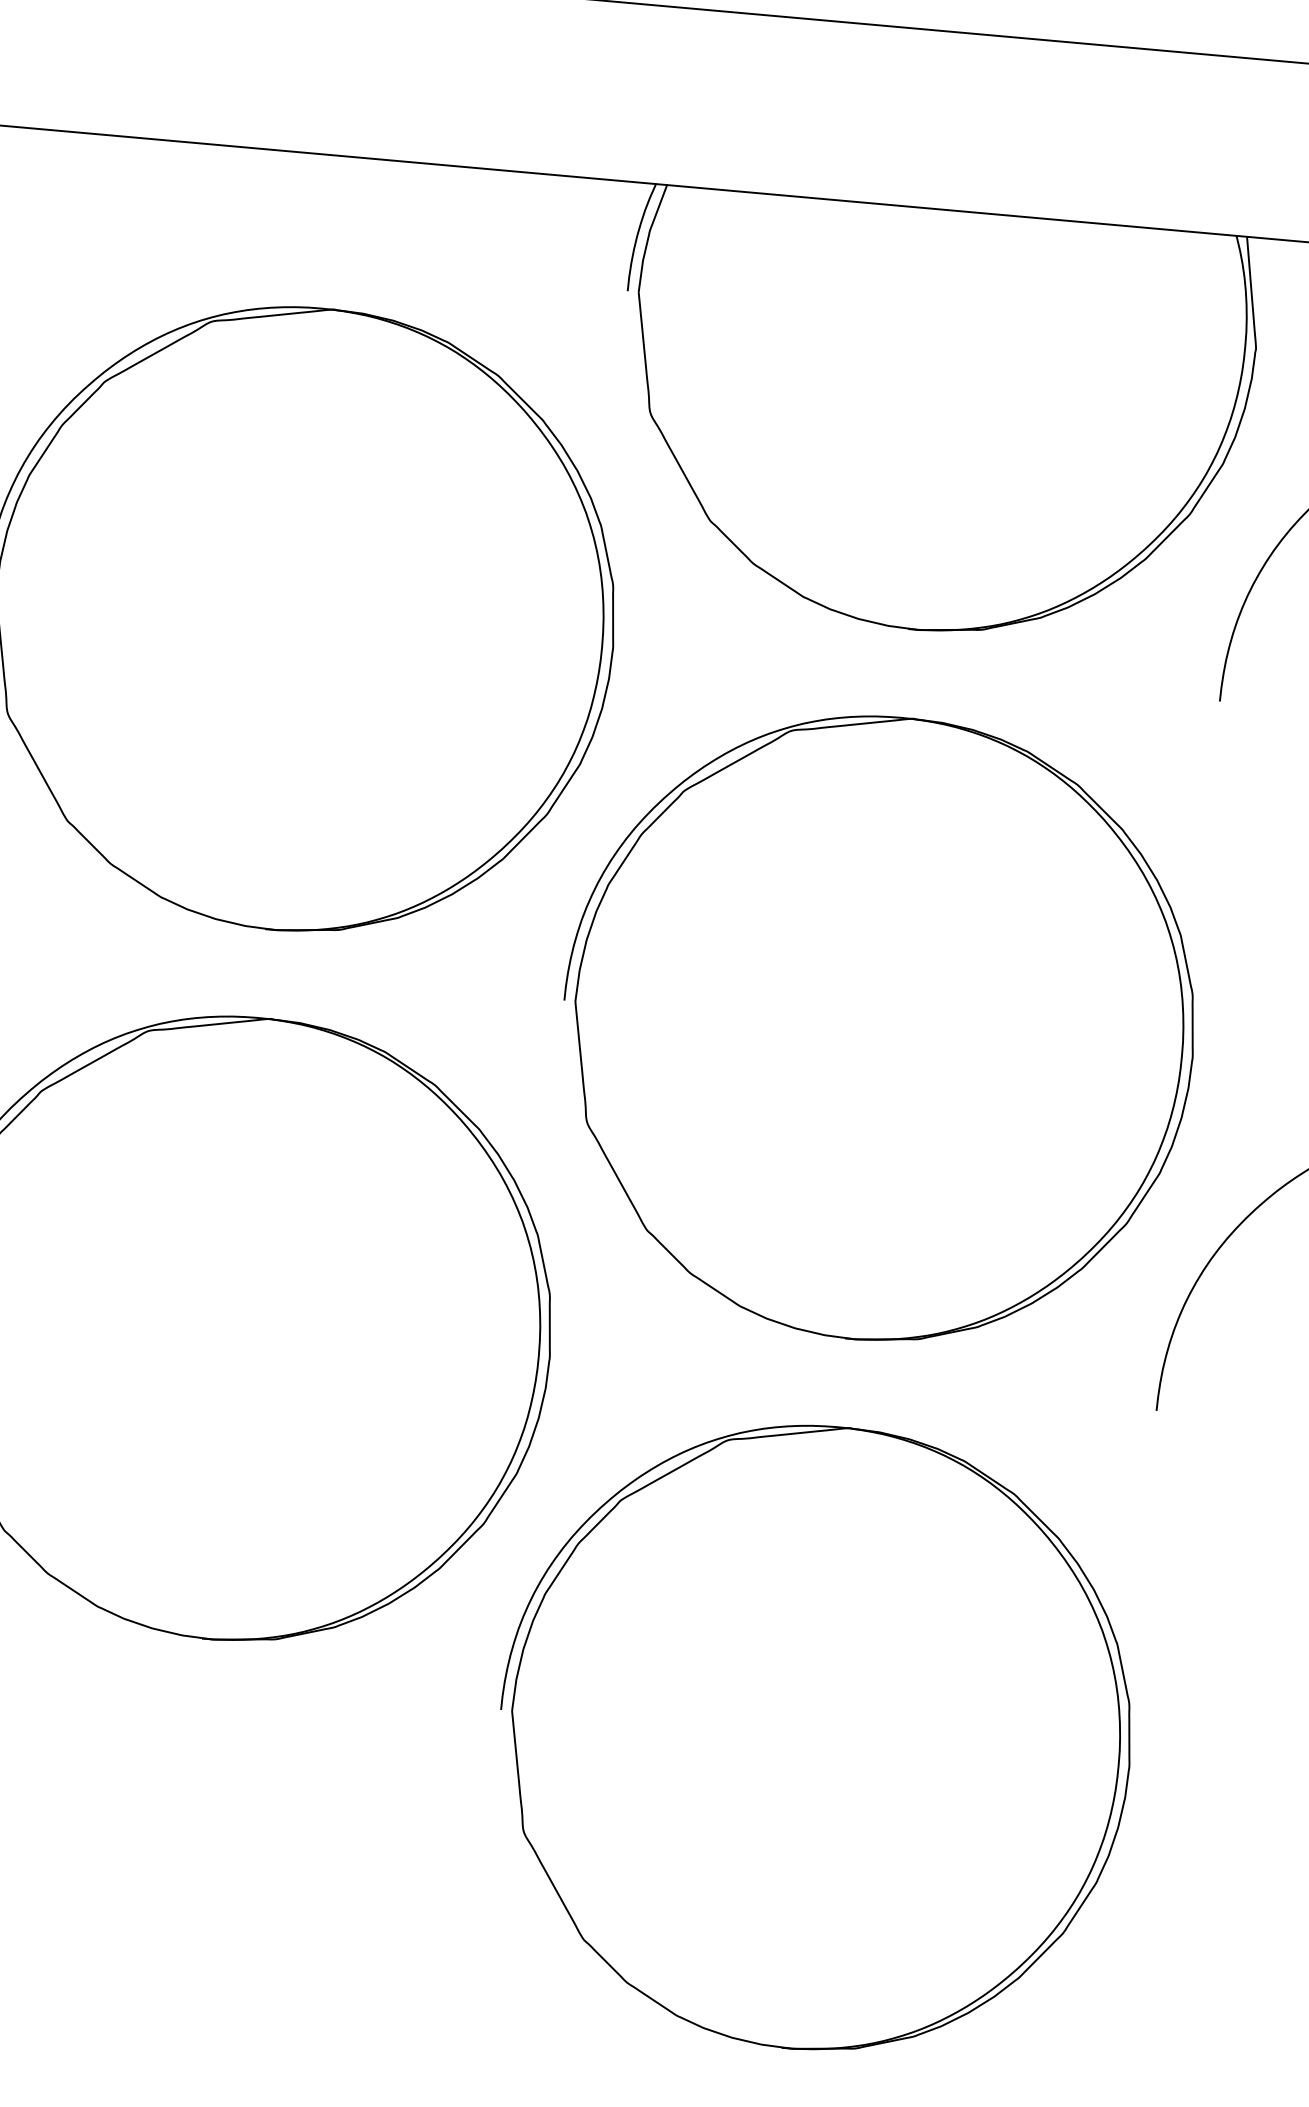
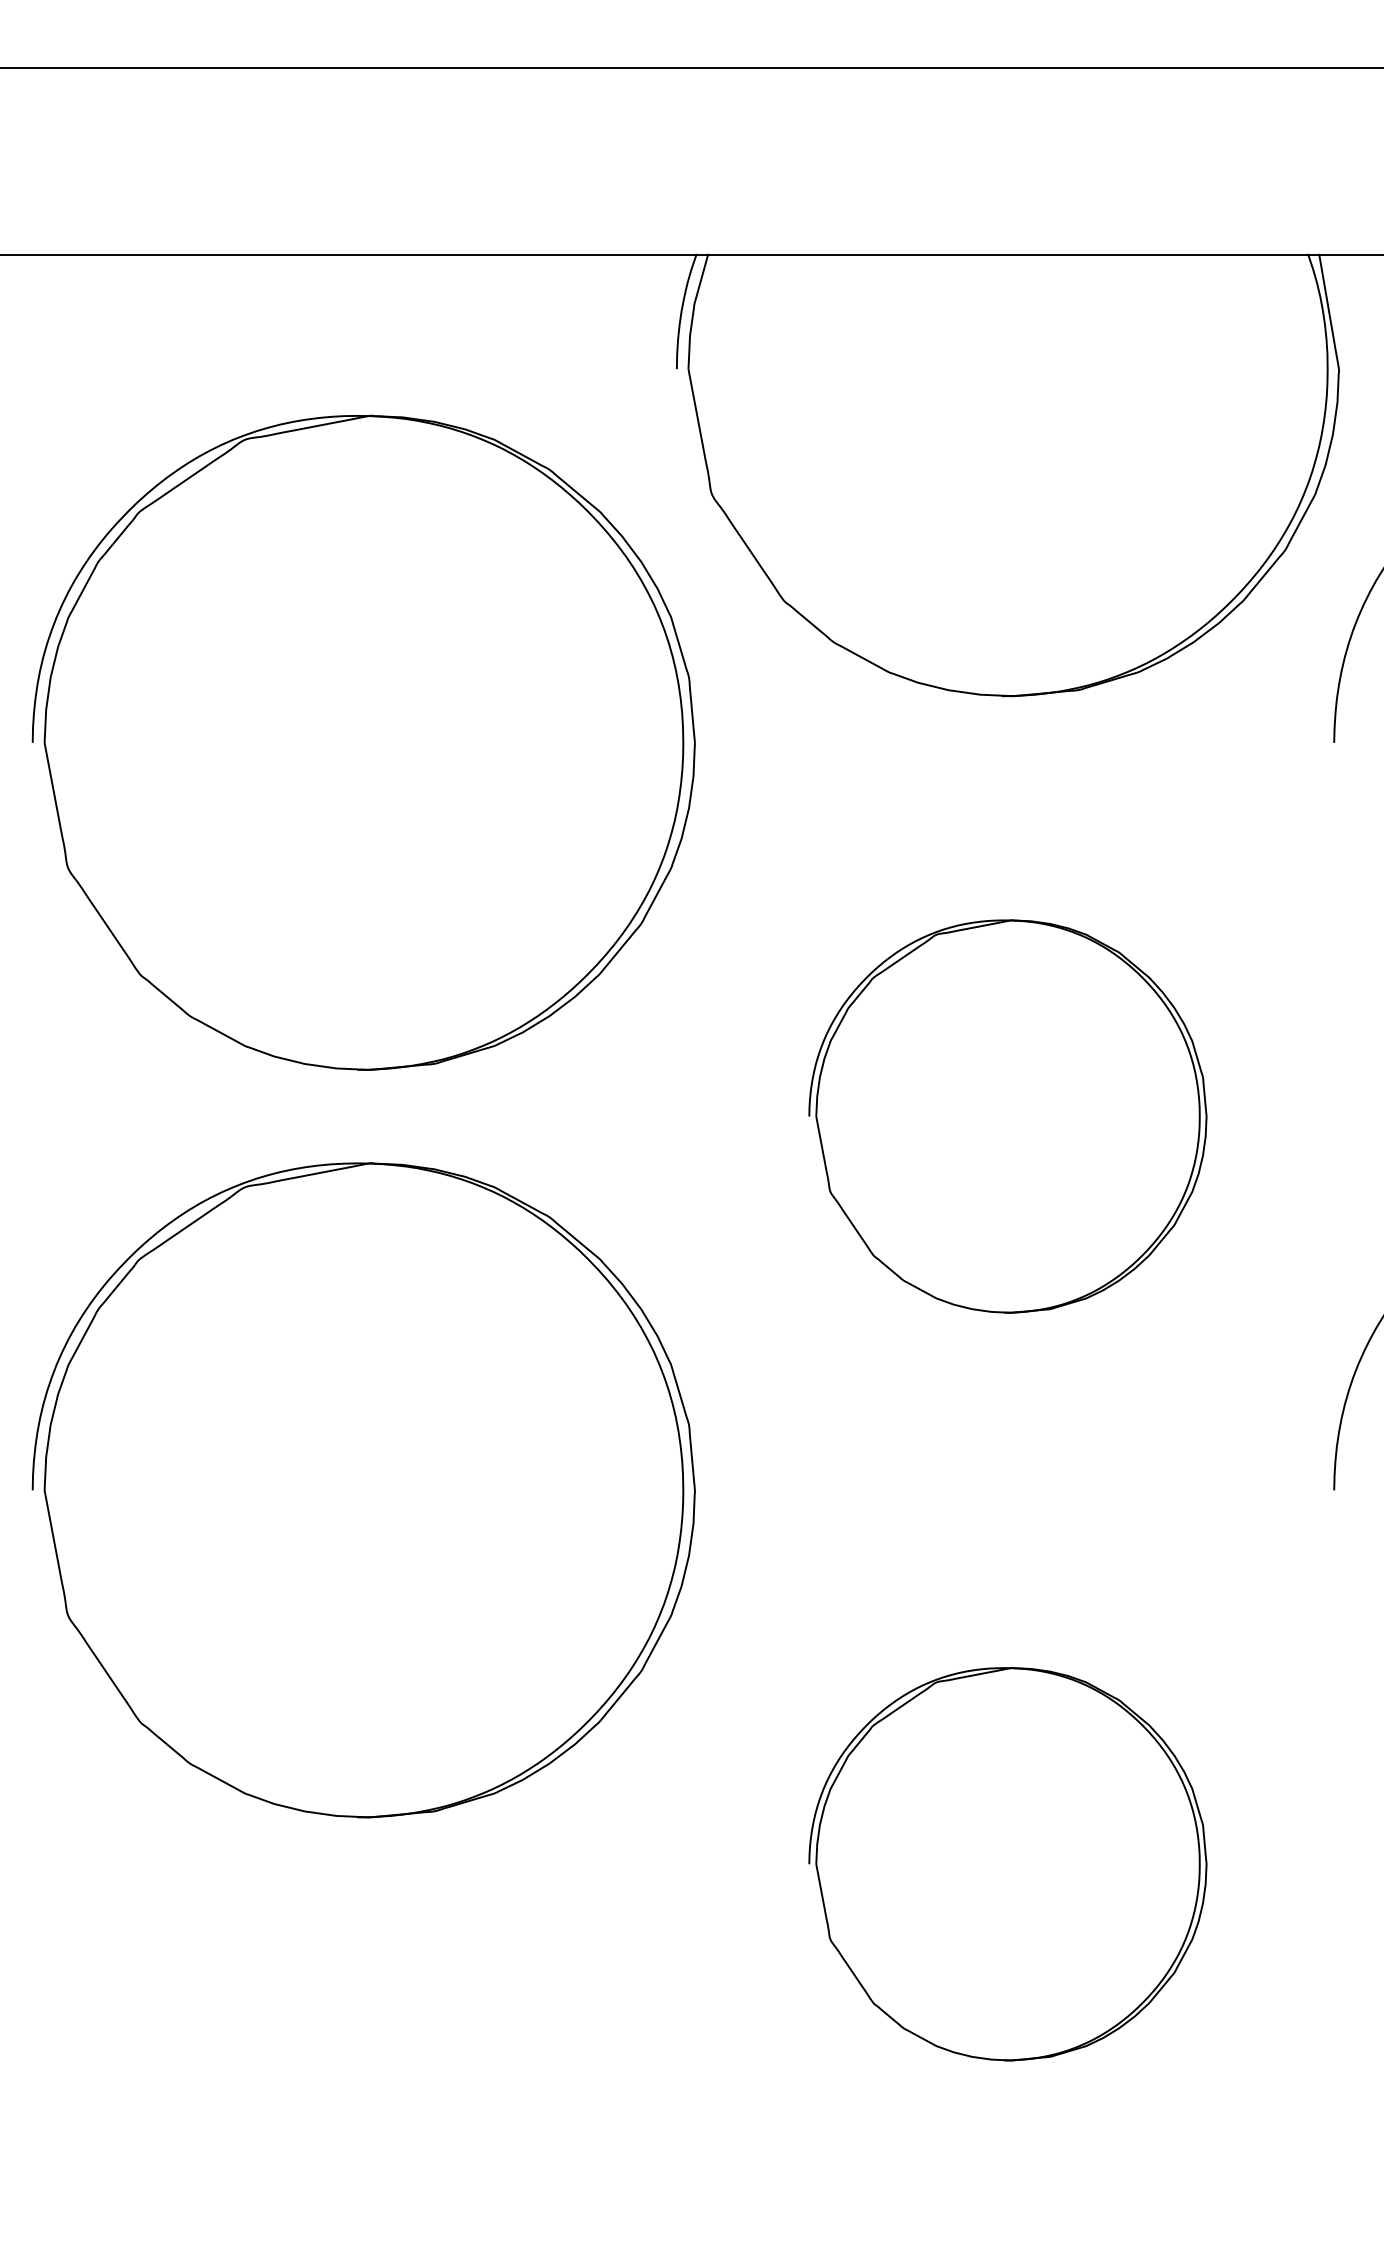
part: (878, 1028) -> (1007, 1116), size x0.6
part: (814, 1738) -> (1007, 1864), size x0.6

